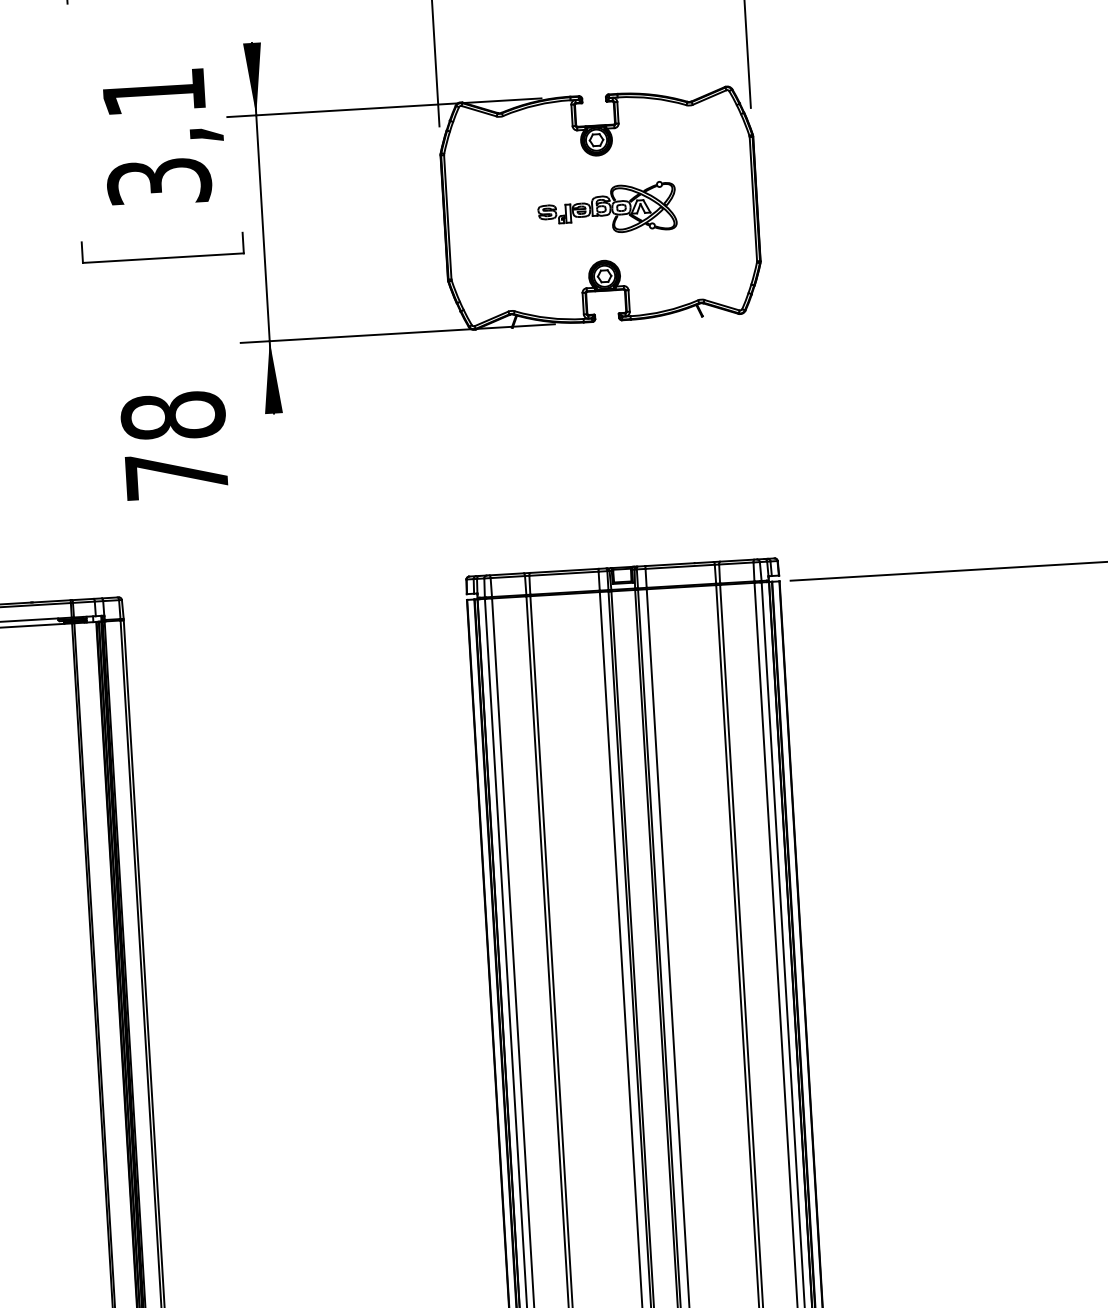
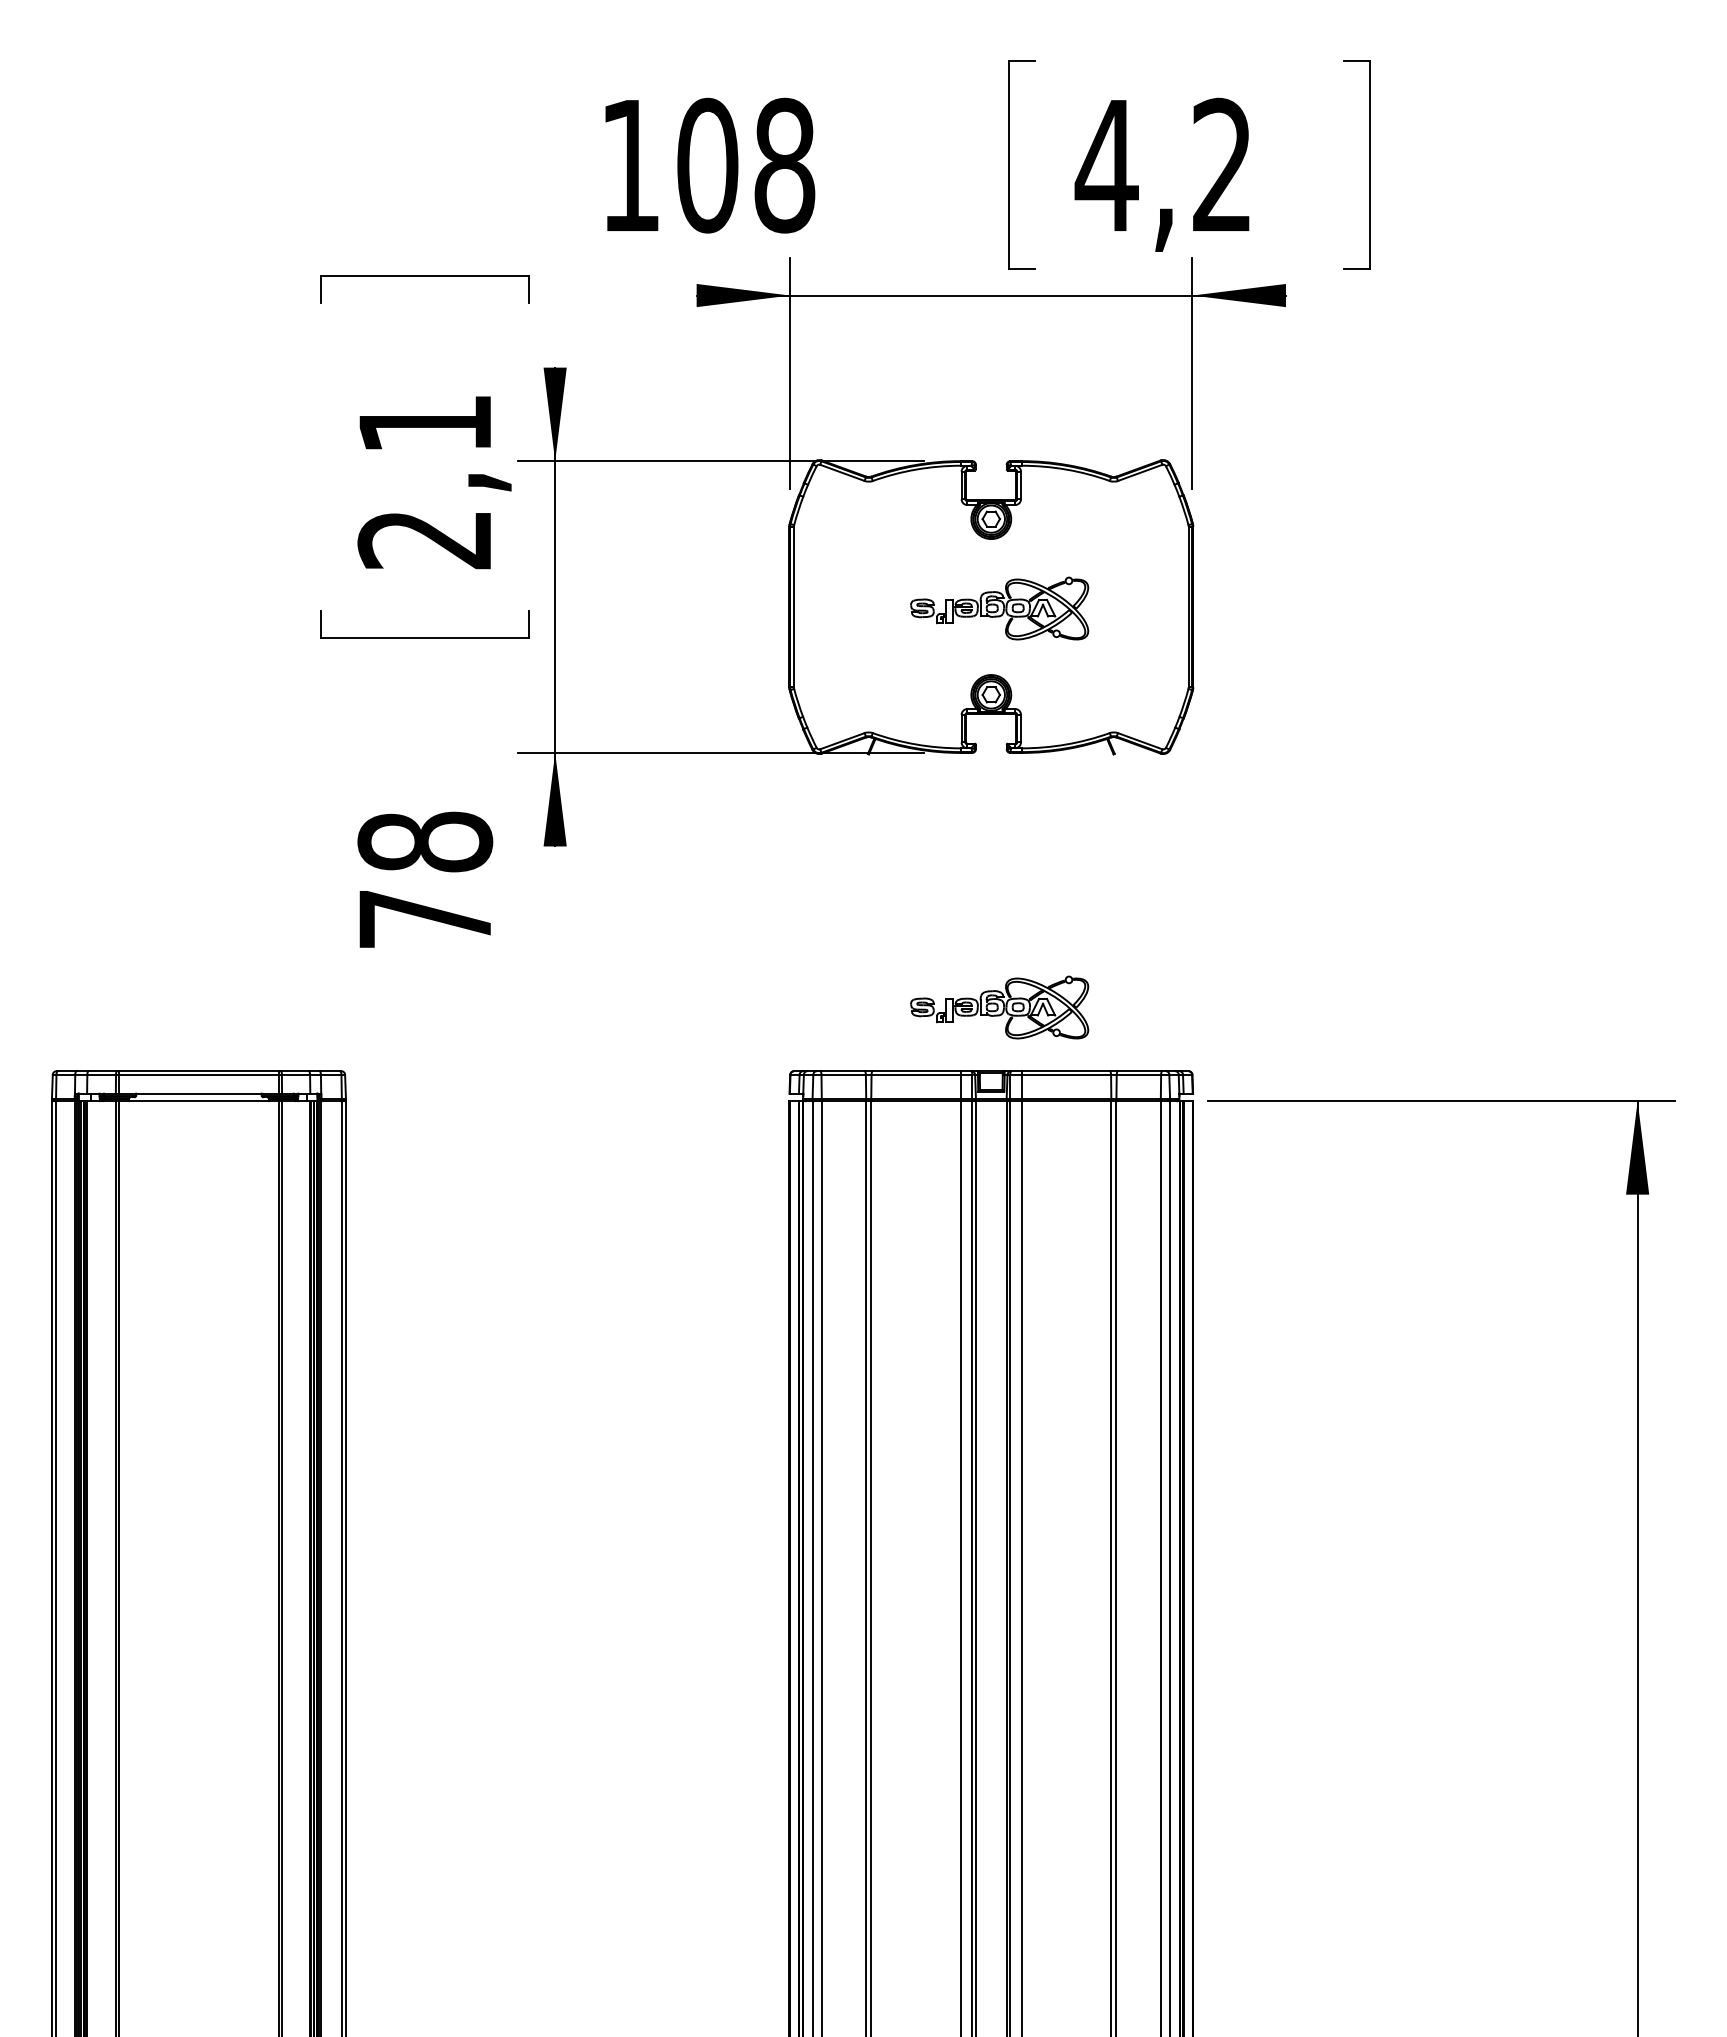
text: (159, 181) -> (425, 539), 3,1 -> 2,1
part: (625, 517) -> (999, 1007), added

